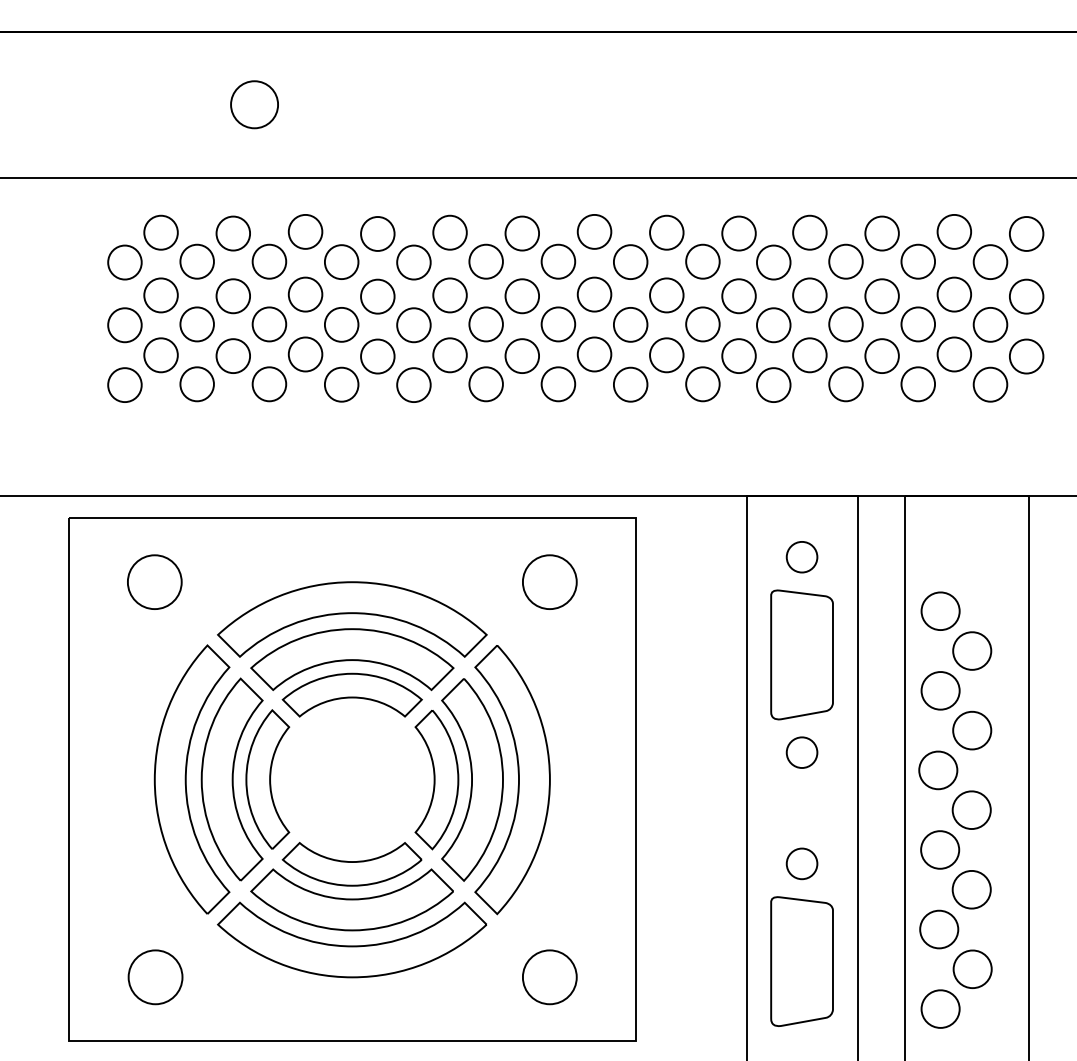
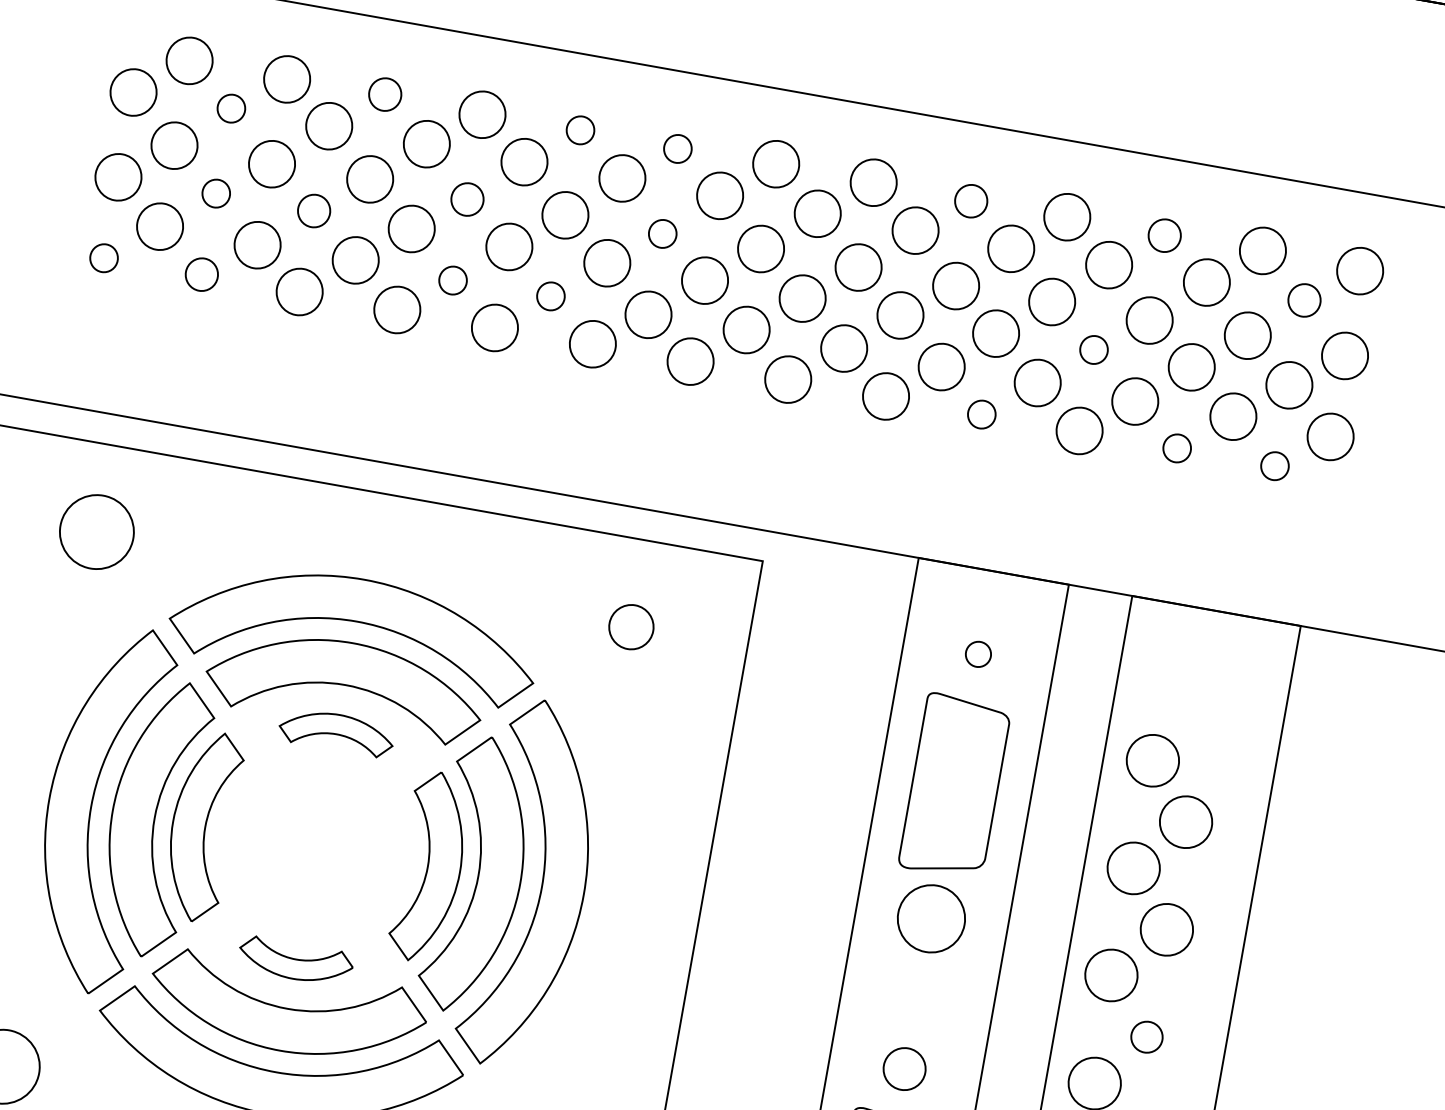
part: (305, 231) -> (385, 94), size x0.7
part: (449, 232) -> (579, 130), size x0.6
part: (521, 233) -> (676, 148), size x0.6
part: (738, 233) -> (970, 201), size x0.7
part: (881, 233) -> (1163, 235), size x0.7
part: (196, 261) -> (230, 108), size x0.6
part: (990, 261) -> (1304, 299), size x0.7
part: (377, 296) -> (467, 199), size x0.7
part: (521, 296) -> (661, 233), size x0.6
part: (196, 324) -> (215, 193), size x0.6
part: (269, 324) -> (314, 211), size x0.7
part: (845, 324) -> (1093, 349), size x0.6
part: (449, 355) -> (550, 296), size x0.6
part: (377, 356) -> (452, 280), size x0.6
part: (124, 384) -> (103, 257), size x0.6
part: (196, 384) -> (200, 274), size x0.7
part: (773, 384) -> (981, 413), size x0.6
part: (917, 384) -> (1176, 448), size x0.6
part: (990, 384) -> (1275, 466), size x0.6
part: (801, 557) -> (977, 654), size x0.6
part: (549, 581) -> (631, 626), size x0.6
part: (351, 694) -> (335, 731), size x0.6
part: (801, 752) -> (930, 918), size x1.6
part: (971, 809) -> (1146, 1036), size x0.6
part: (351, 864) -> (294, 961), size x0.6

